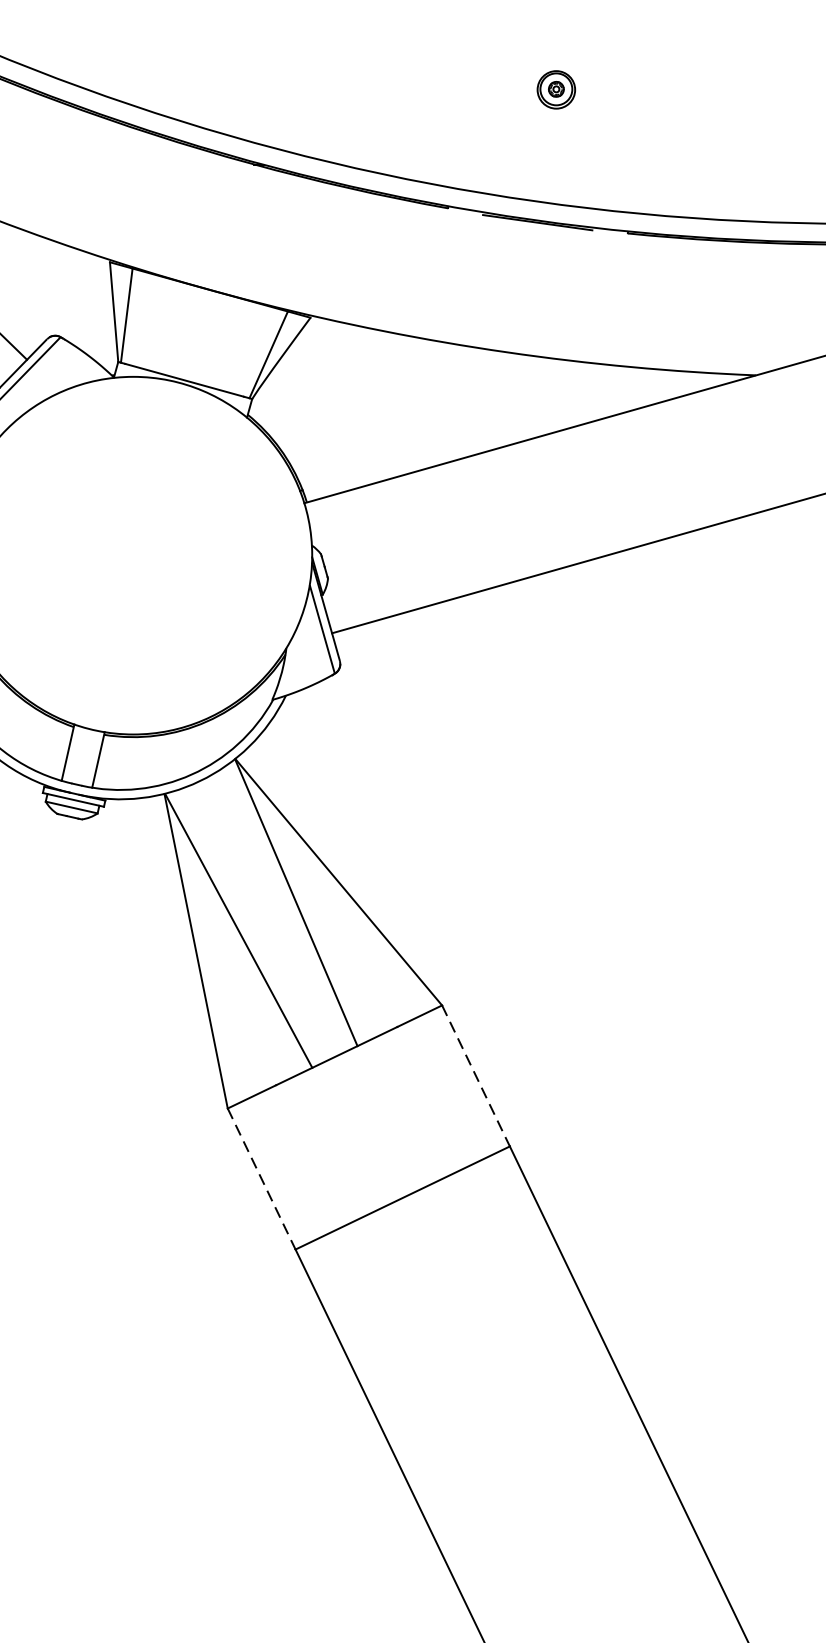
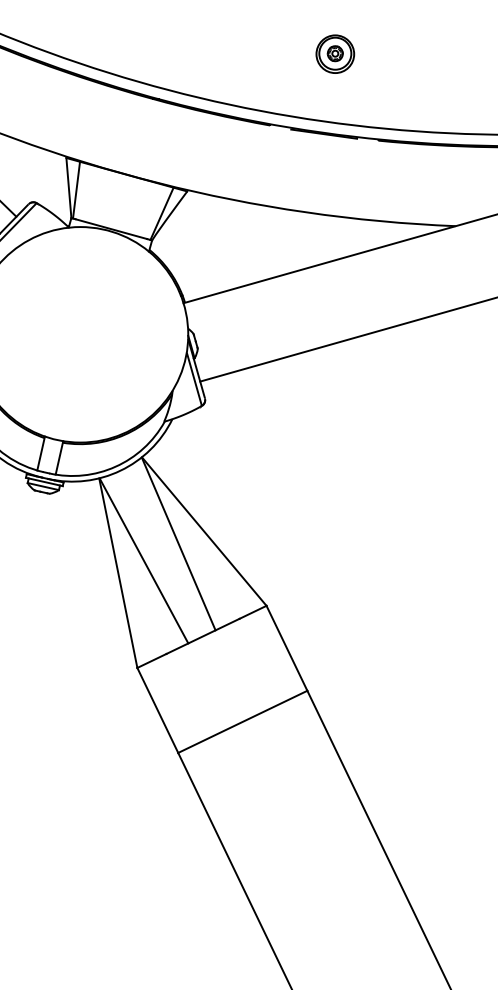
part: (556, 88) -> (335, 53), size x1.67
line: (476, 1076) -> (287, 648), dashed -> solid
line: (262, 1179) -> (158, 710), dashed -> solid

